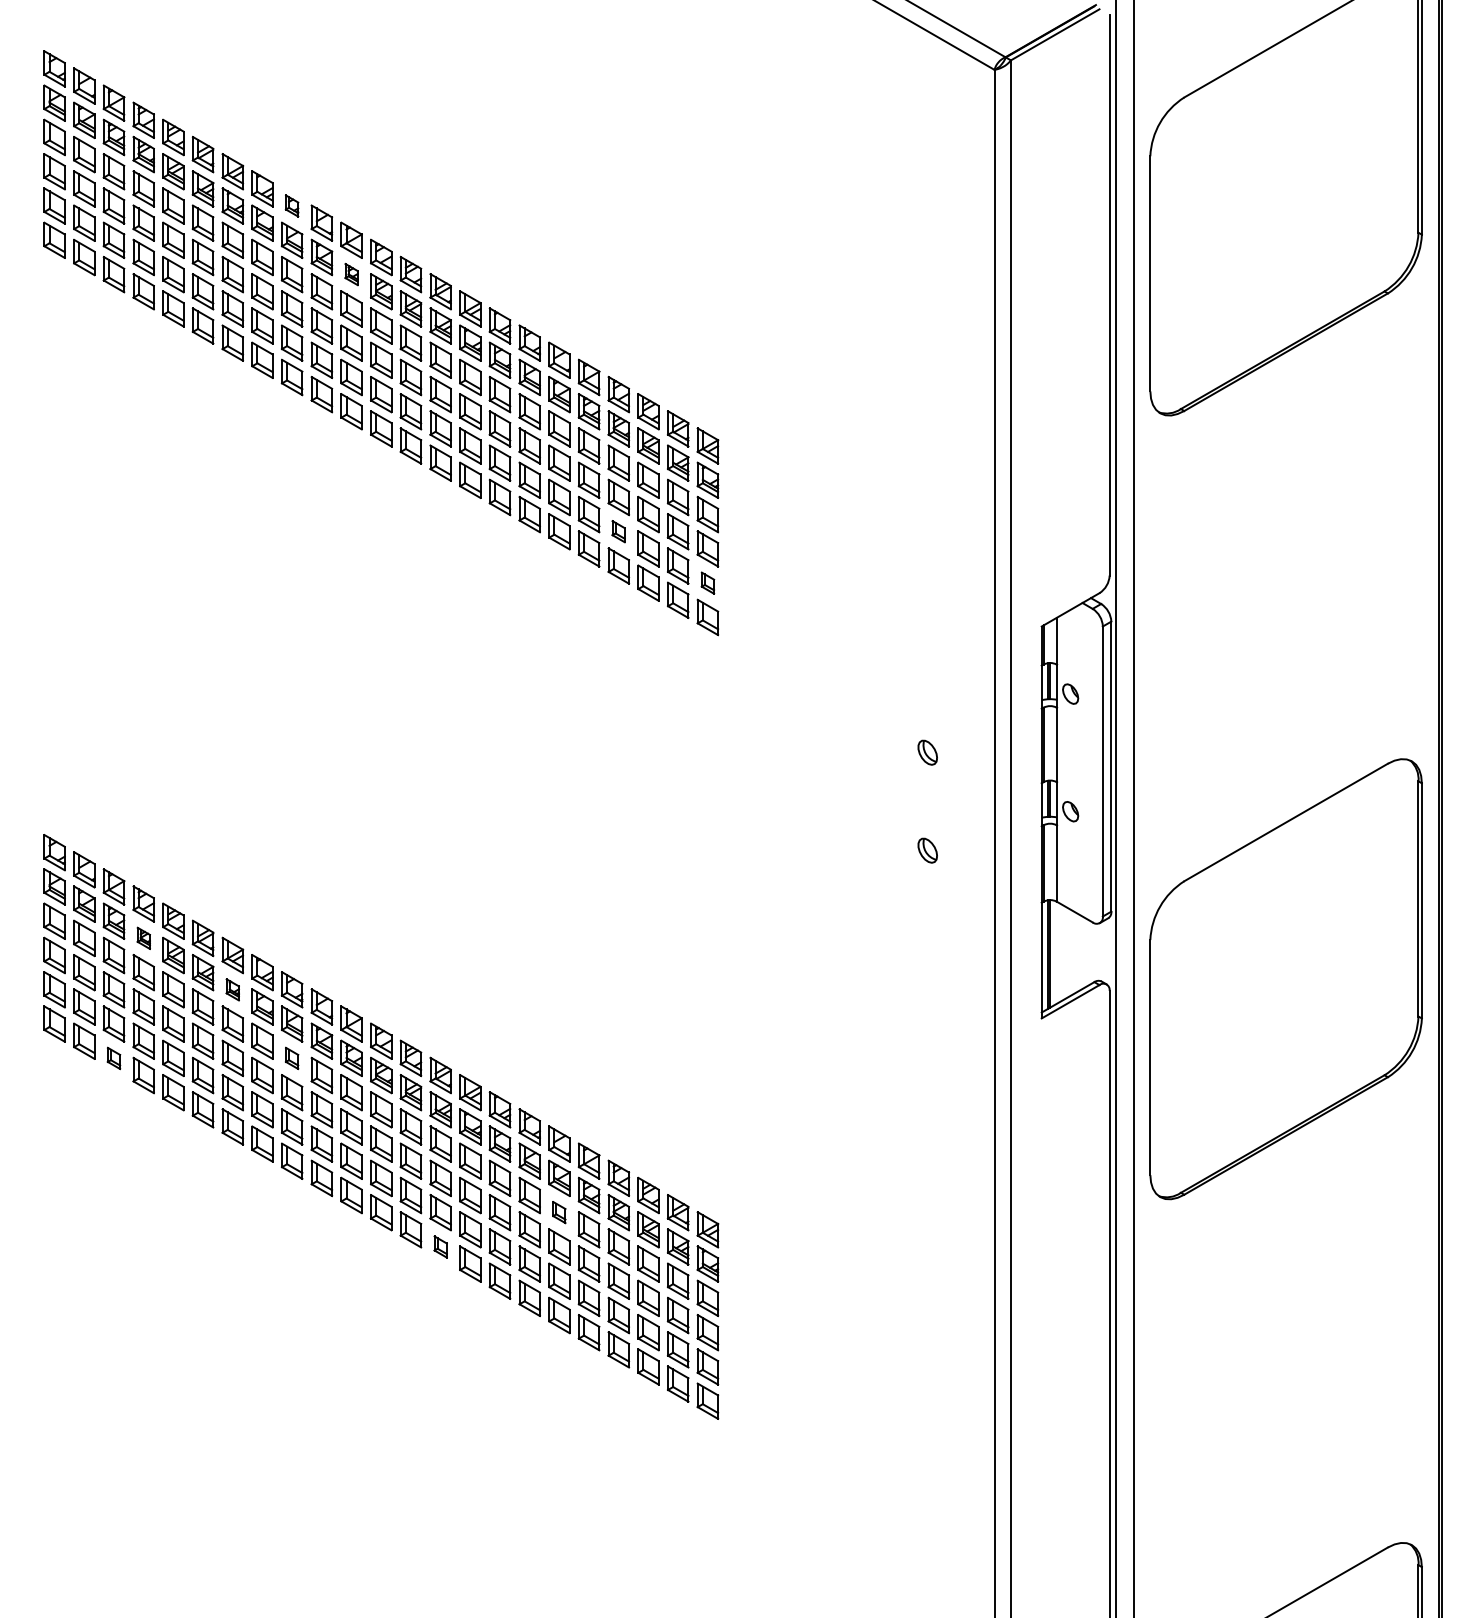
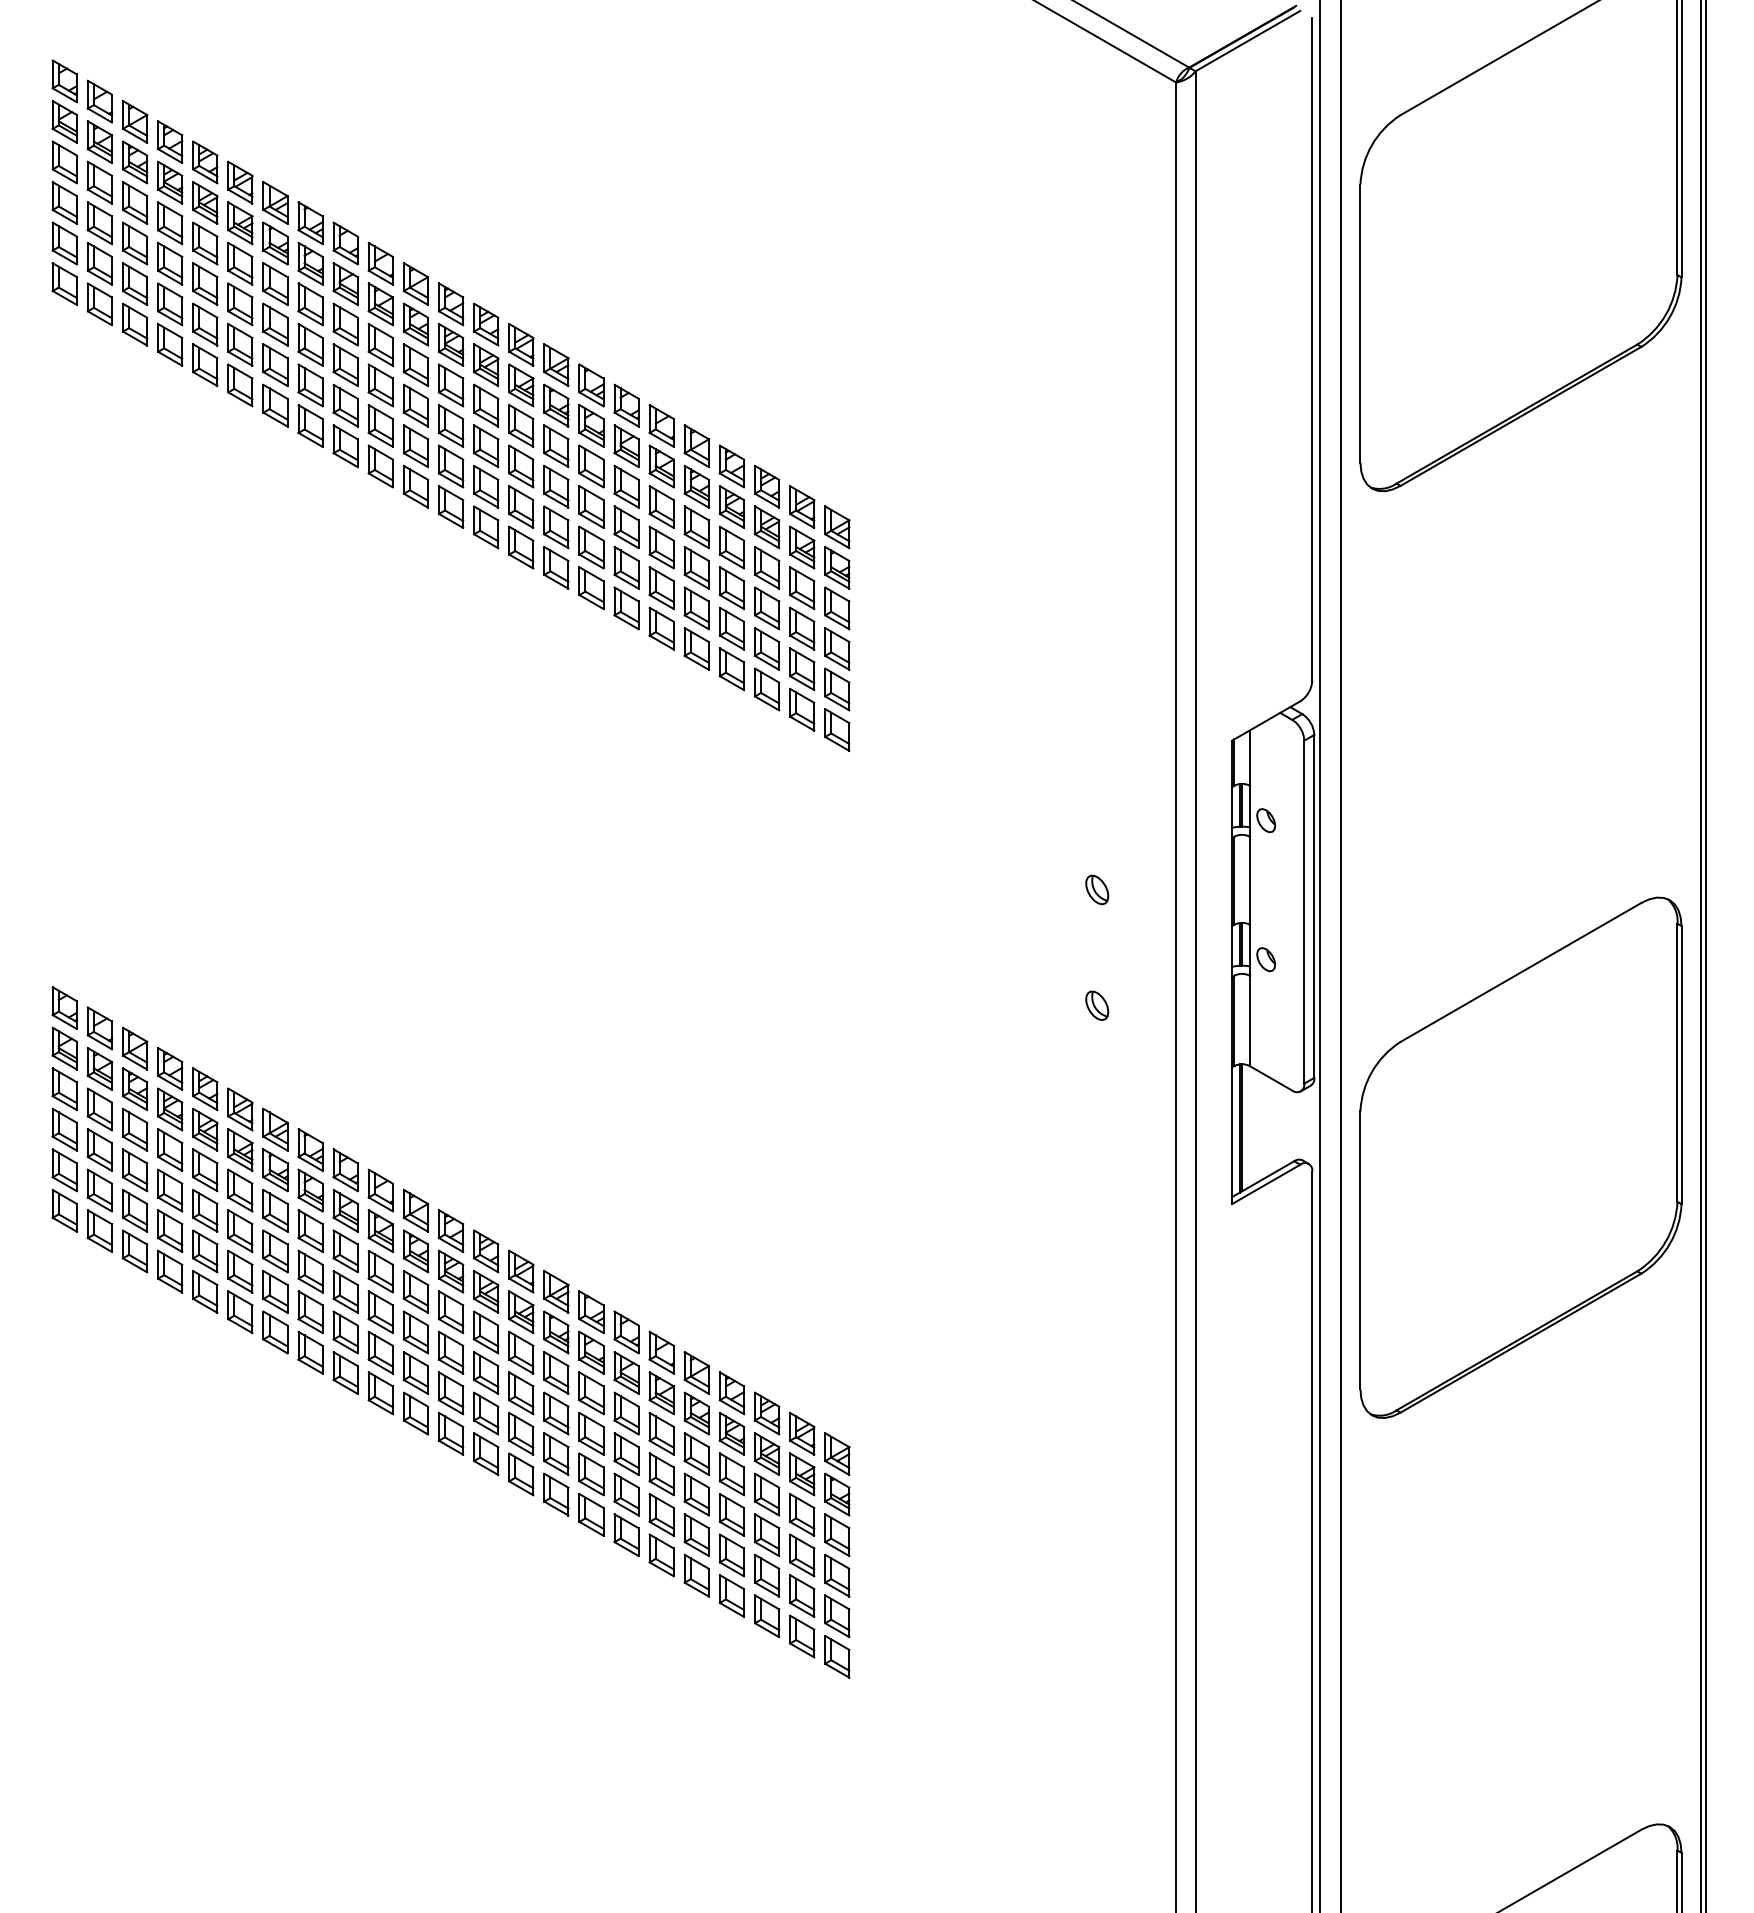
part: (292, 206) -> (345, 243), size x1.67
part: (351, 274) -> (415, 324), size x1.67
part: (618, 531) -> (731, 628), size x1.67
part: (708, 583) -> (837, 689), size x1.67
part: (144, 938) -> (170, 1109), size x1.67
part: (232, 989) -> (275, 1170), size x1.67
part: (113, 1058) -> (134, 1251), size x1.67
part: (292, 1058) -> (345, 1251), size x1.67
part: (559, 1212) -> (661, 1433), size x1.67
part: (440, 1247) -> (521, 1474), size x1.67

